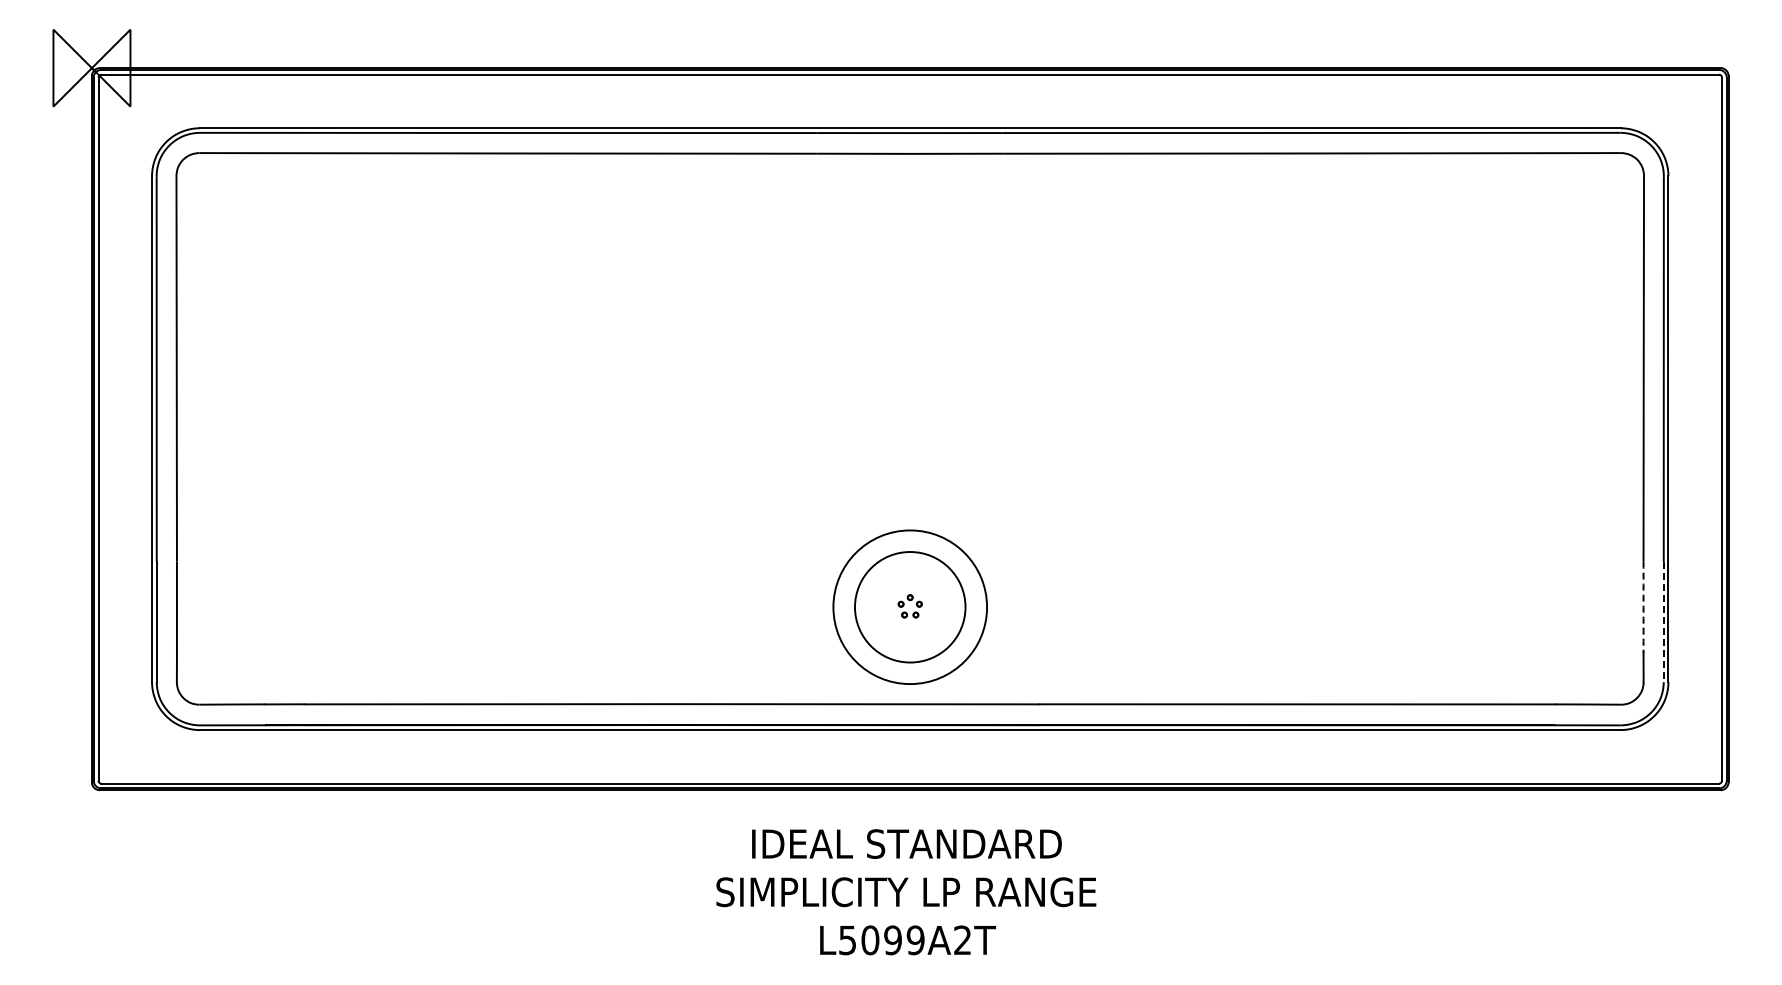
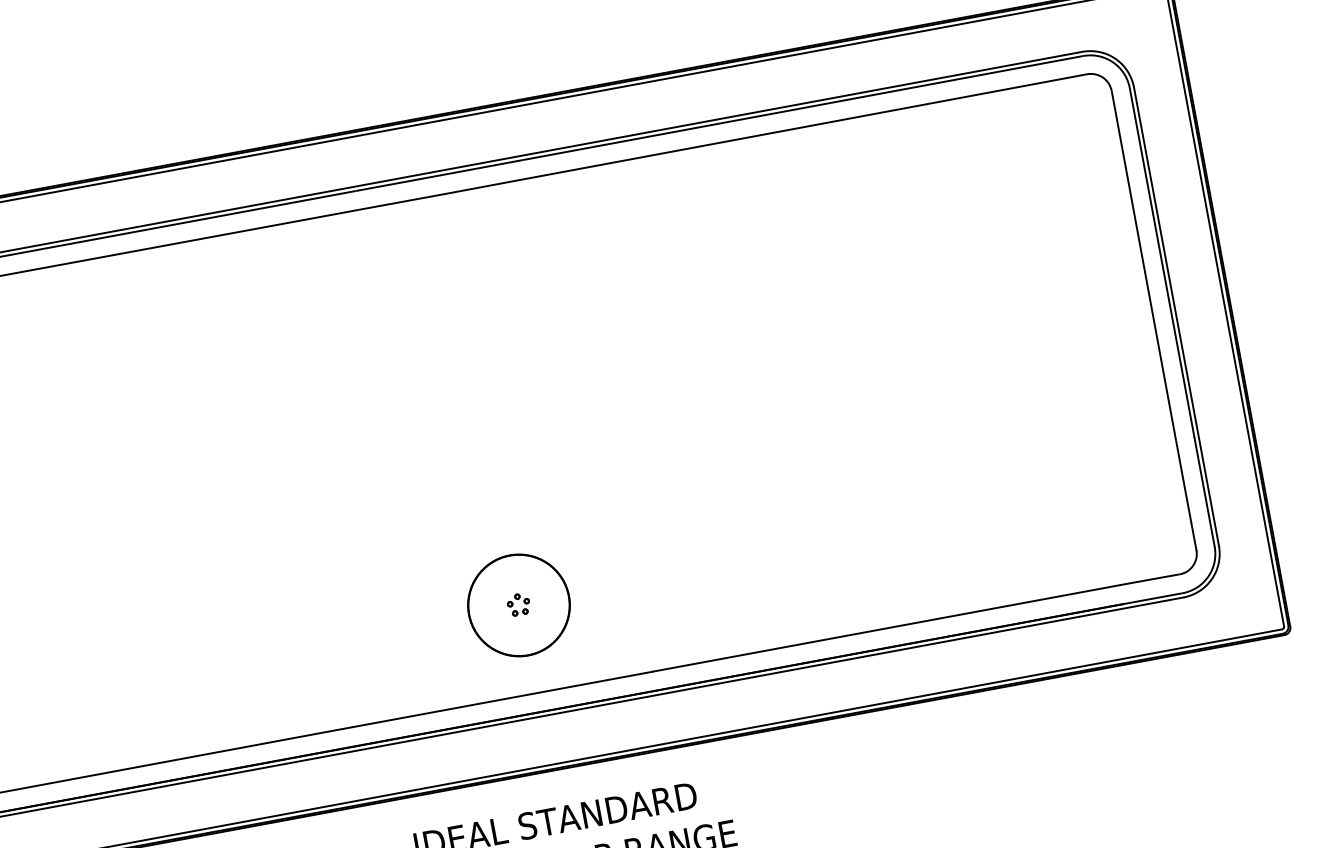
circle: (910, 607) -> (519, 605), size x0.71
arc: (1643, 607) -> (1183, 482), dashed -> solid
line: (1663, 622) -> (1204, 492), dashed -> solid

